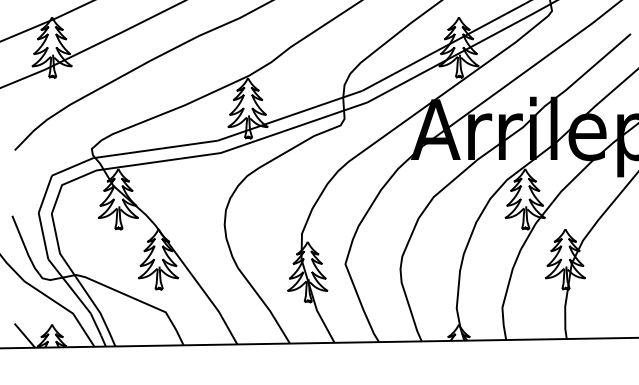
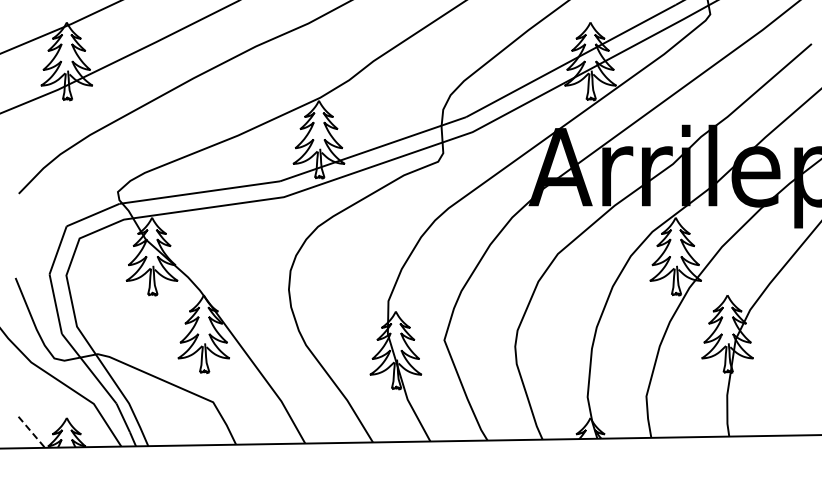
line: (25, 335) -> (32, 432), solid -> dashed

